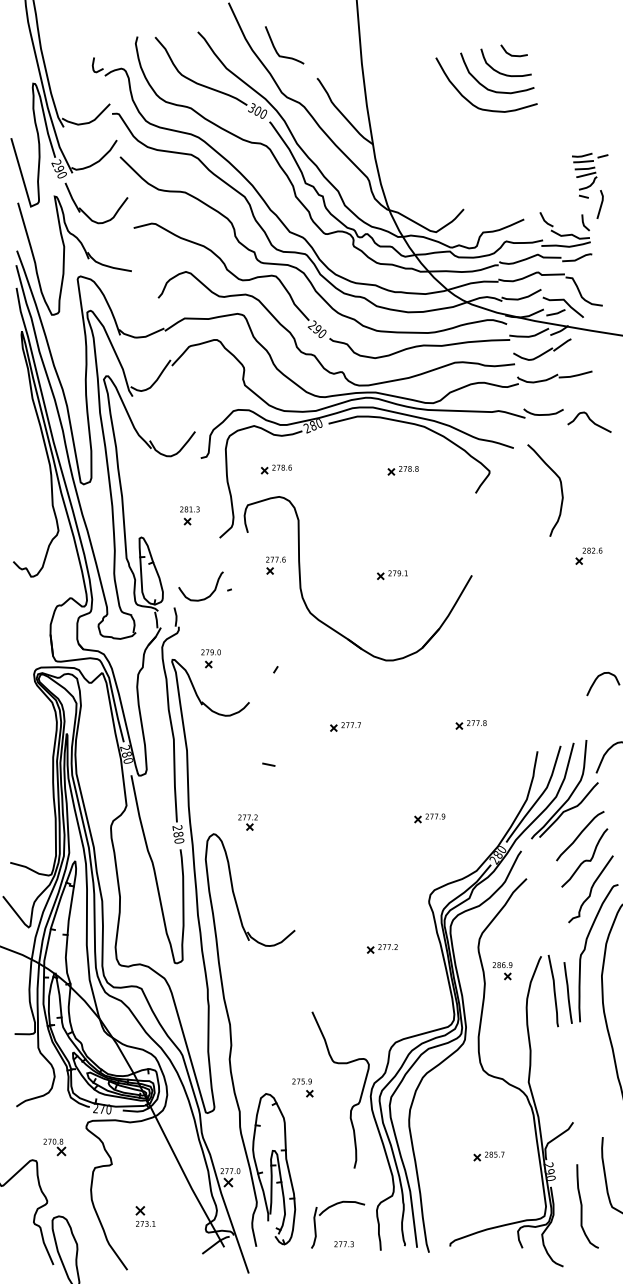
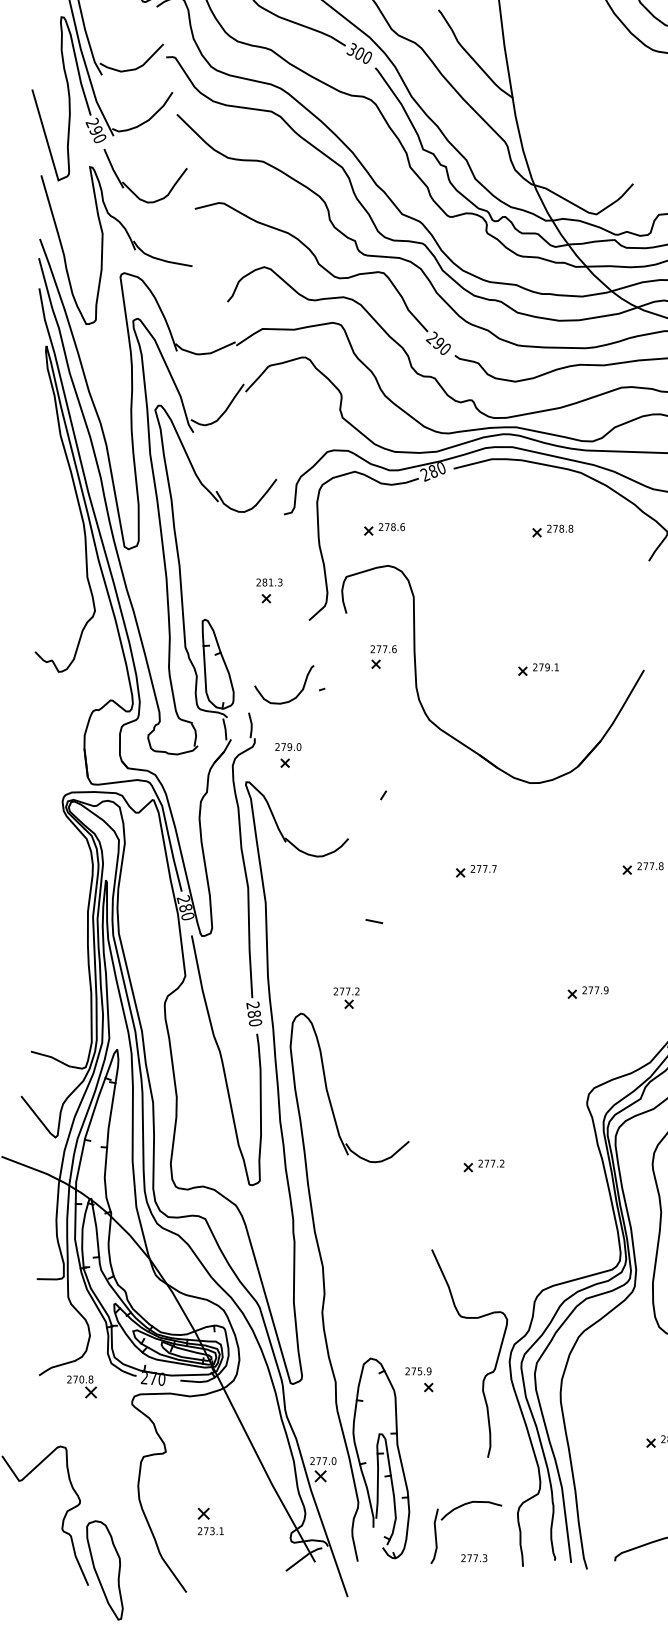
part: (210, 658) -> (287, 755), moved
part: (381, 948) -> (482, 1165), moved
part: (302, 1087) -> (419, 1379), moved
part: (54, 1147) -> (81, 1387), moved

